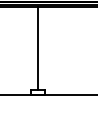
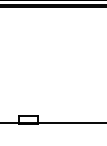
line: (37, 47) -> (27, 60), removed

